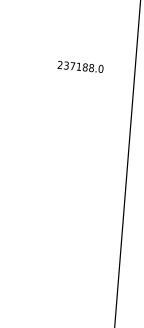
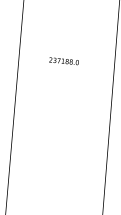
text: (79, 67) -> (63, 61), moved

